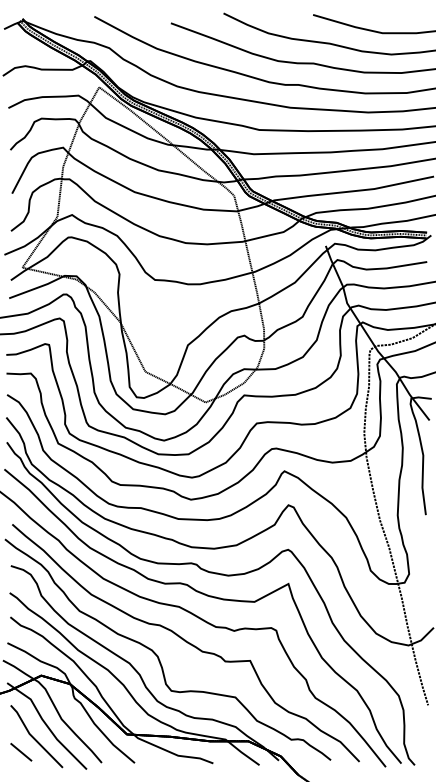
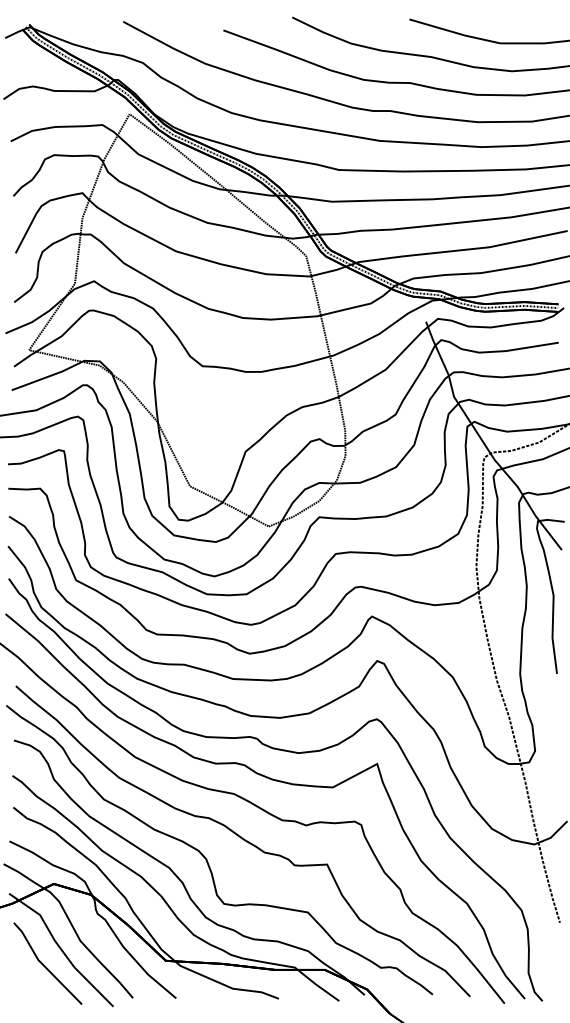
line: (21, 751) -> (27, 983), removed

